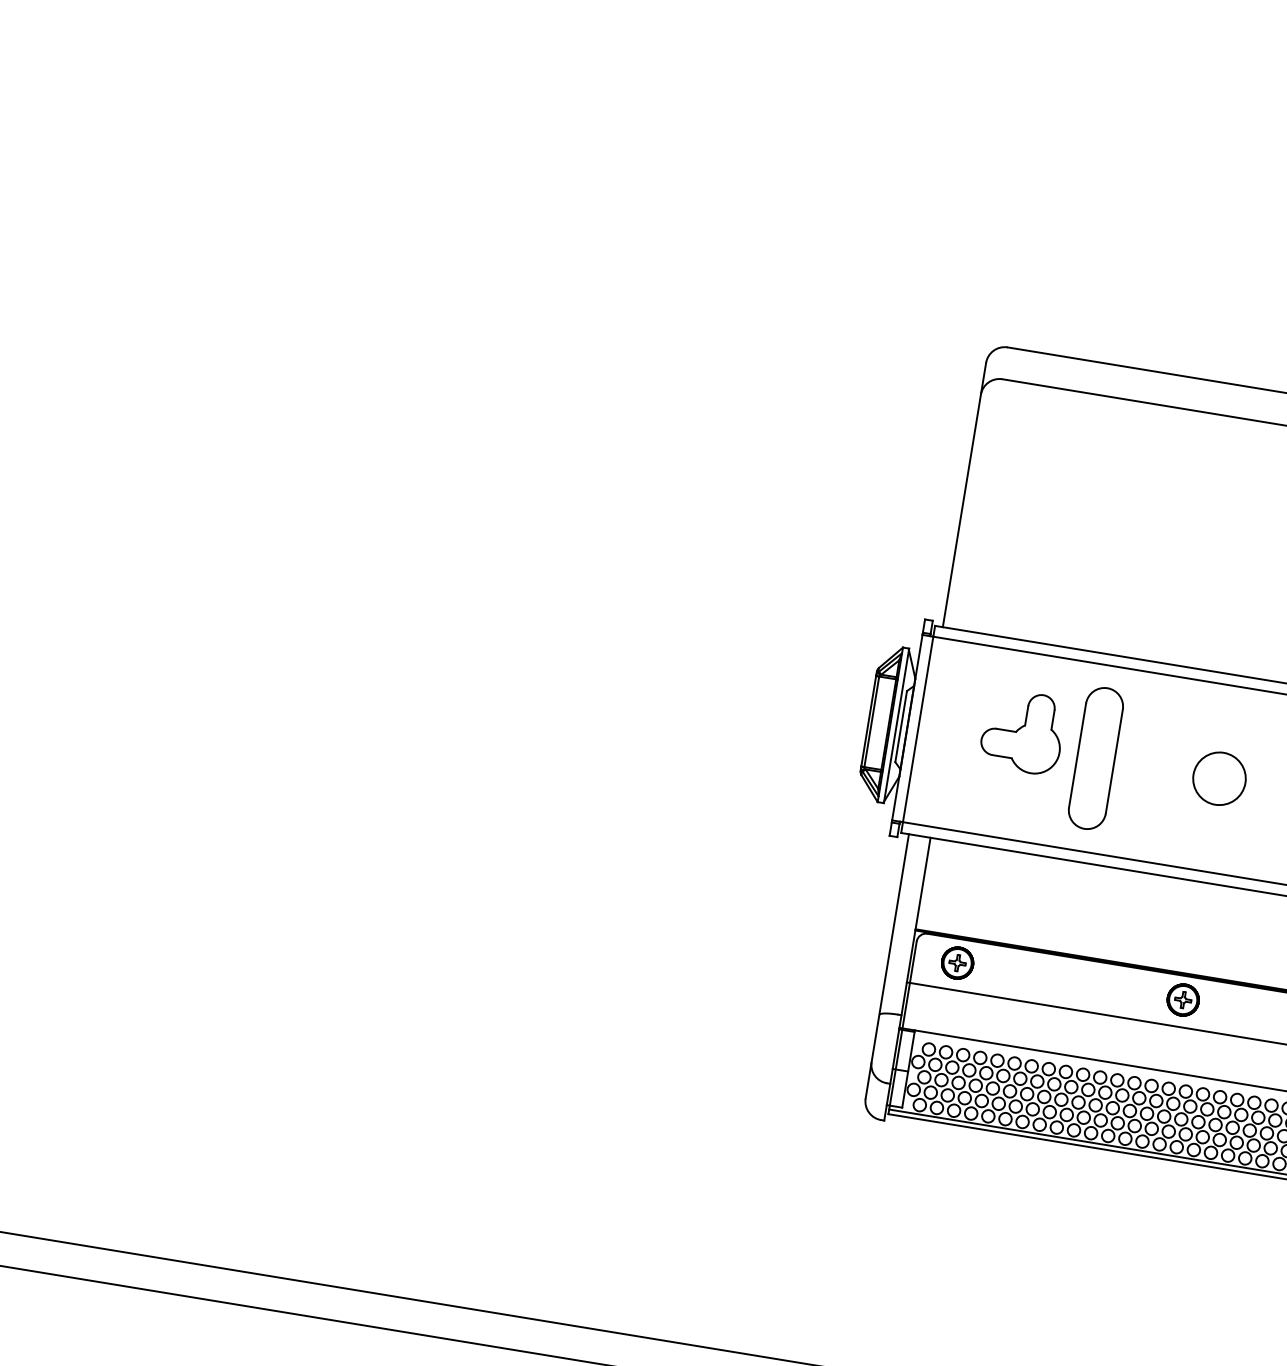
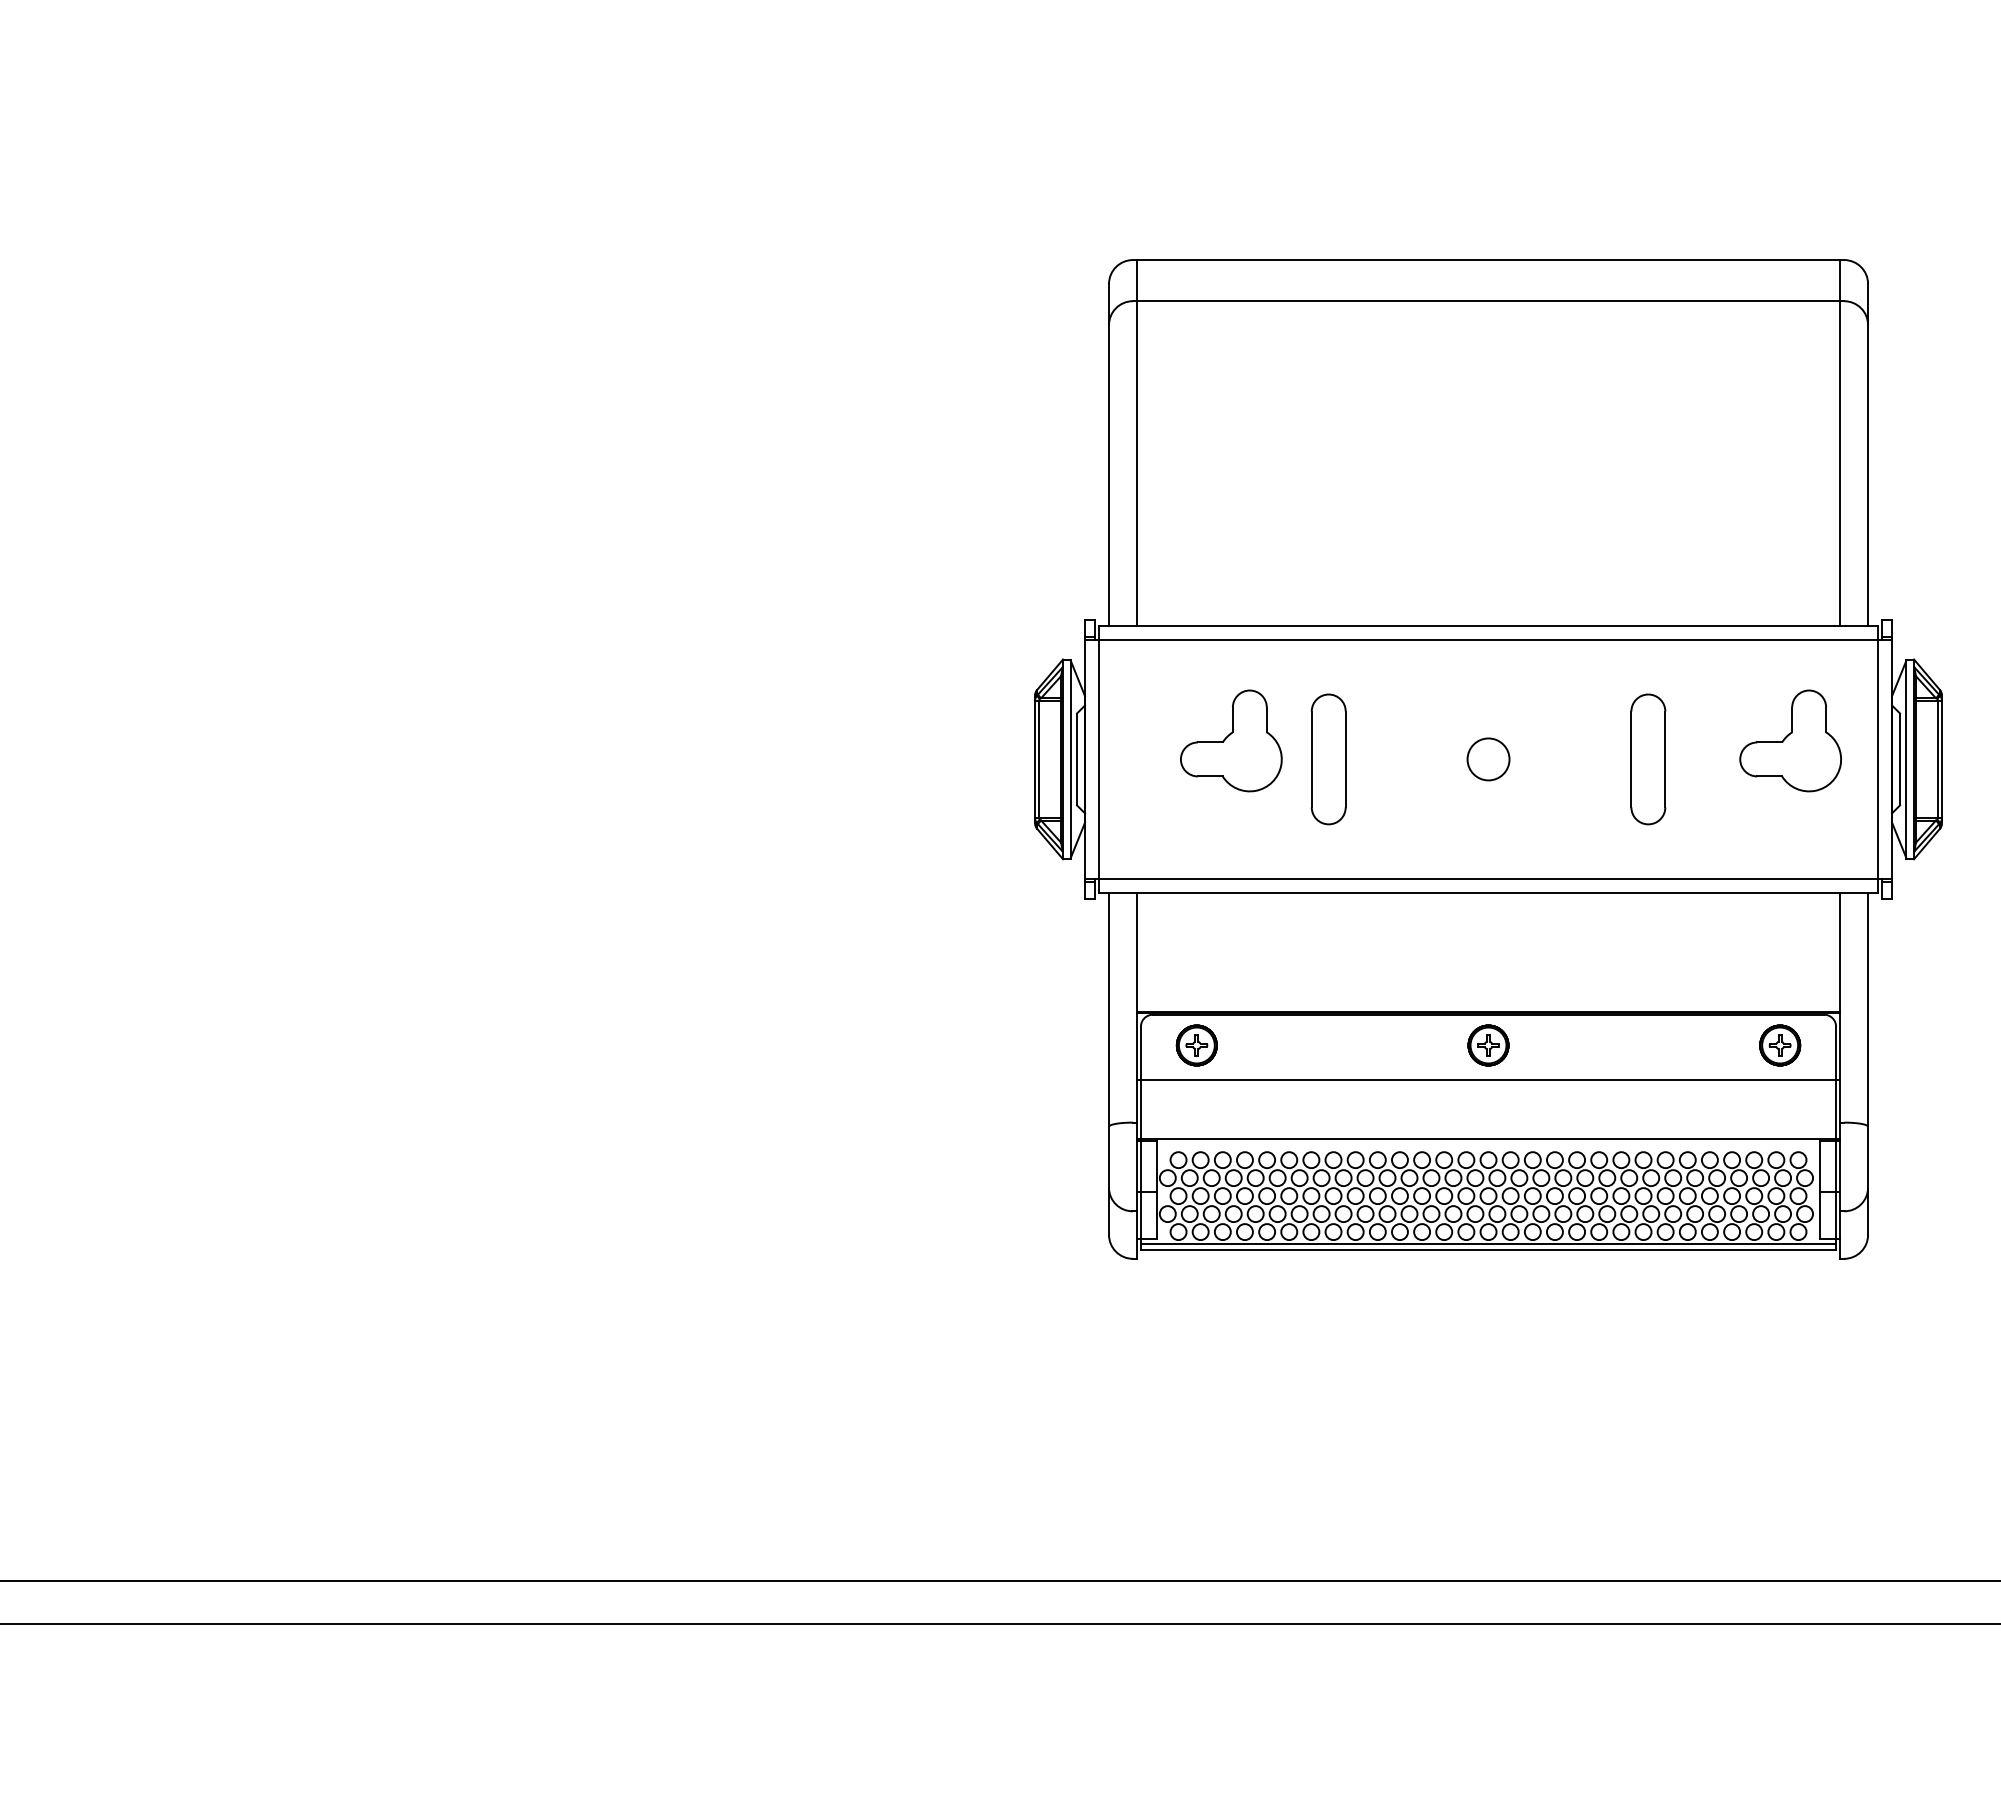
line: (987, 489) -> (1136, 442), added
part: (1095, 758) -> (1328, 759), size x0.71
circle: (1219, 778) -> (1488, 759), size x0.62

